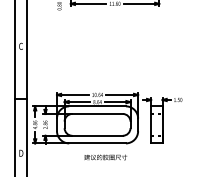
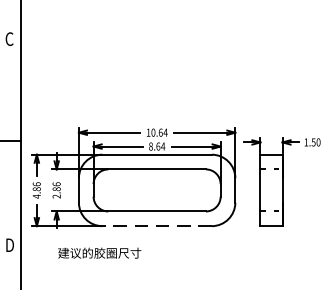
line: (97, 143) -> (156, 226), solid -> dashed
text: (105, 157) -> (99, 253), moved

